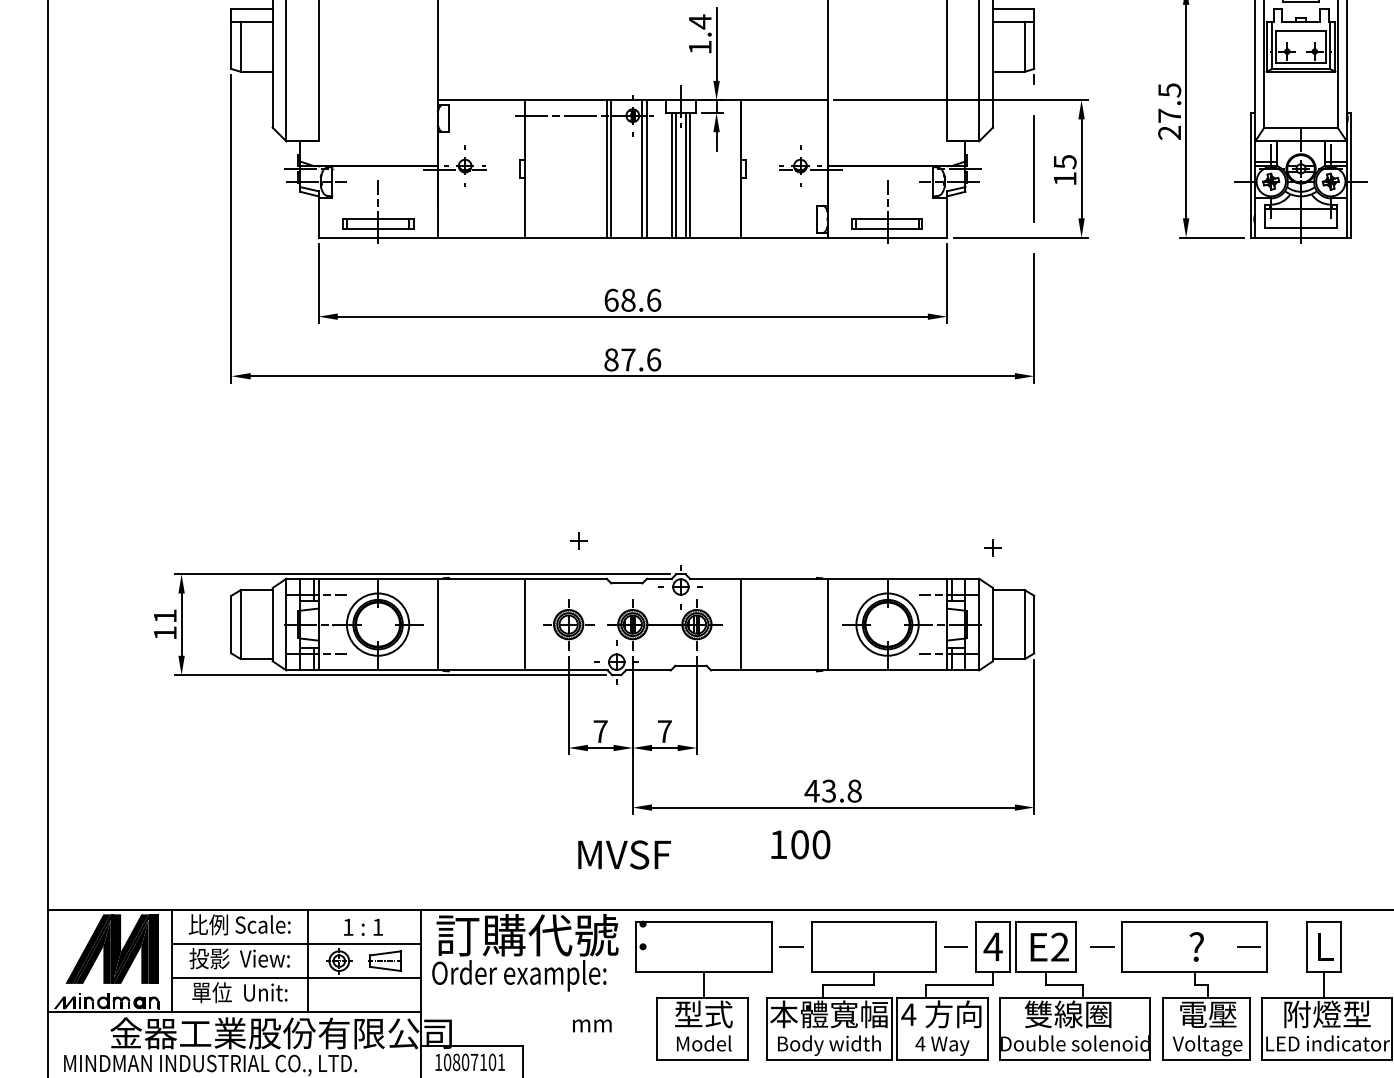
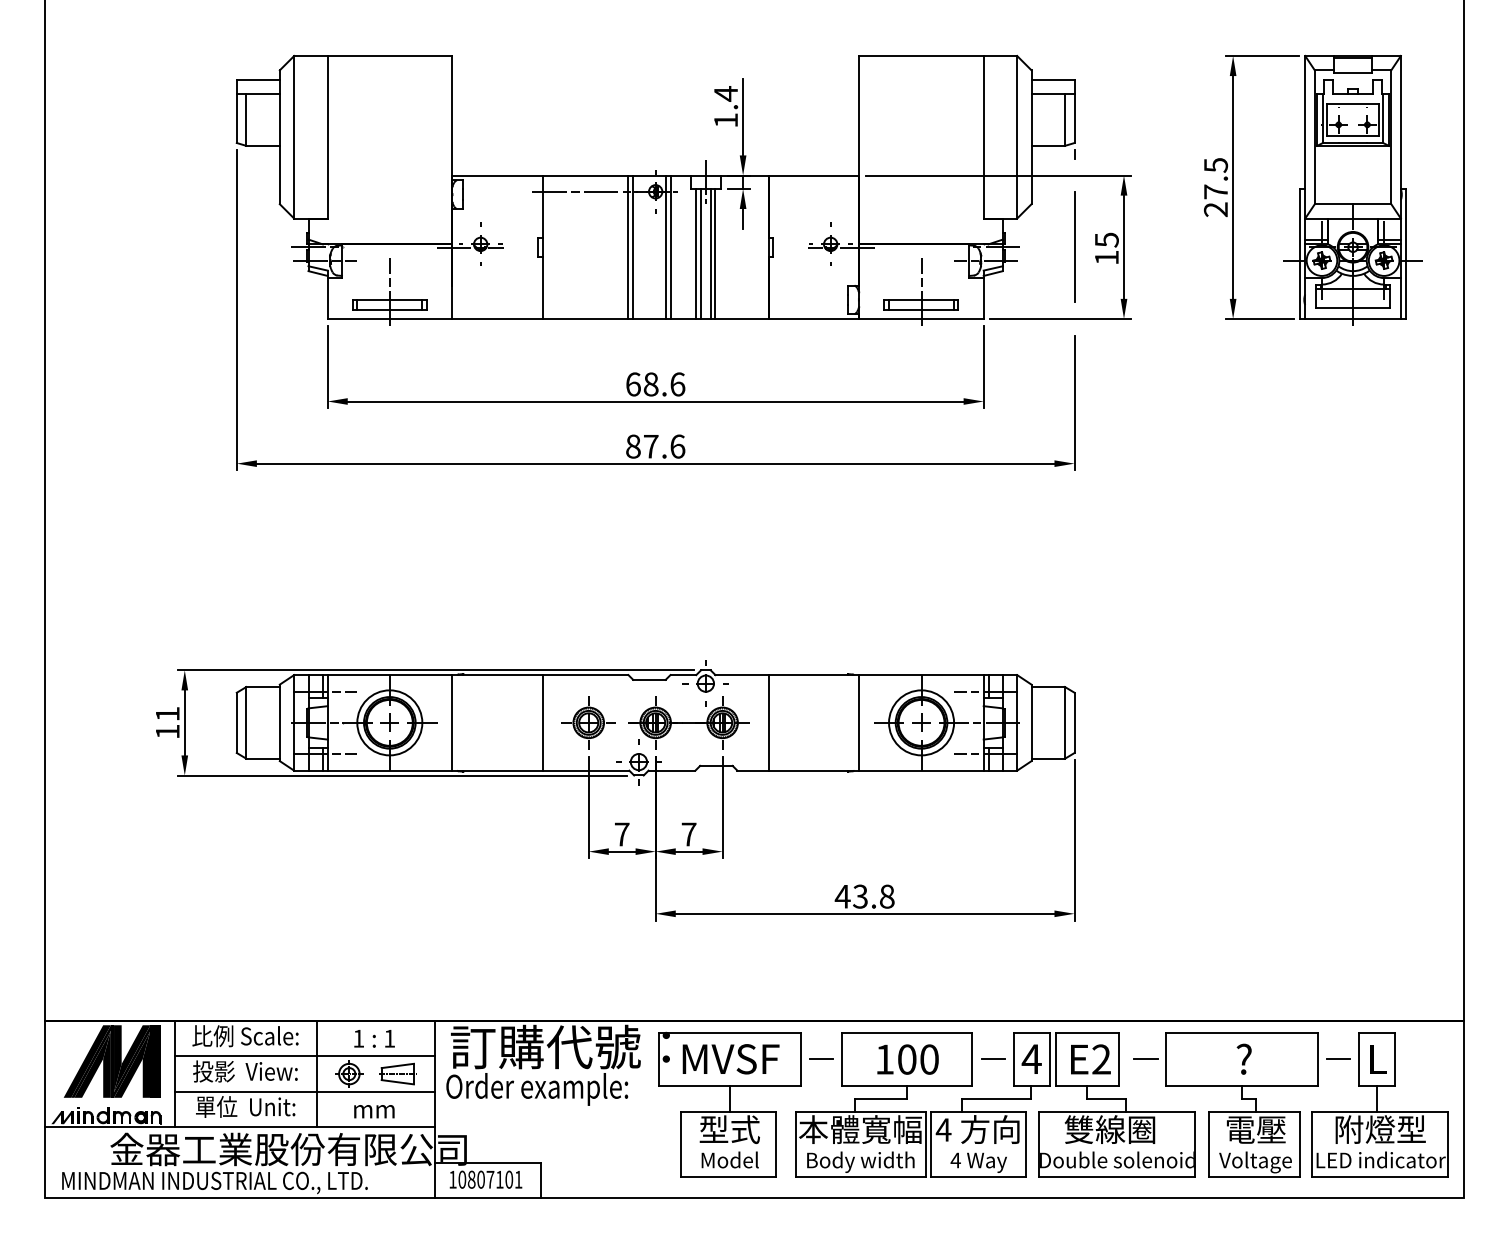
part: (578, 540) -> (389, 722), moved
part: (992, 547) -> (921, 722), moved
text: (800, 844) -> (907, 1059), moved
text: (624, 855) -> (730, 1059), moved
line: (1248, 946) -> (1338, 1058), moved
text: (592, 1025) -> (374, 1111), moved

